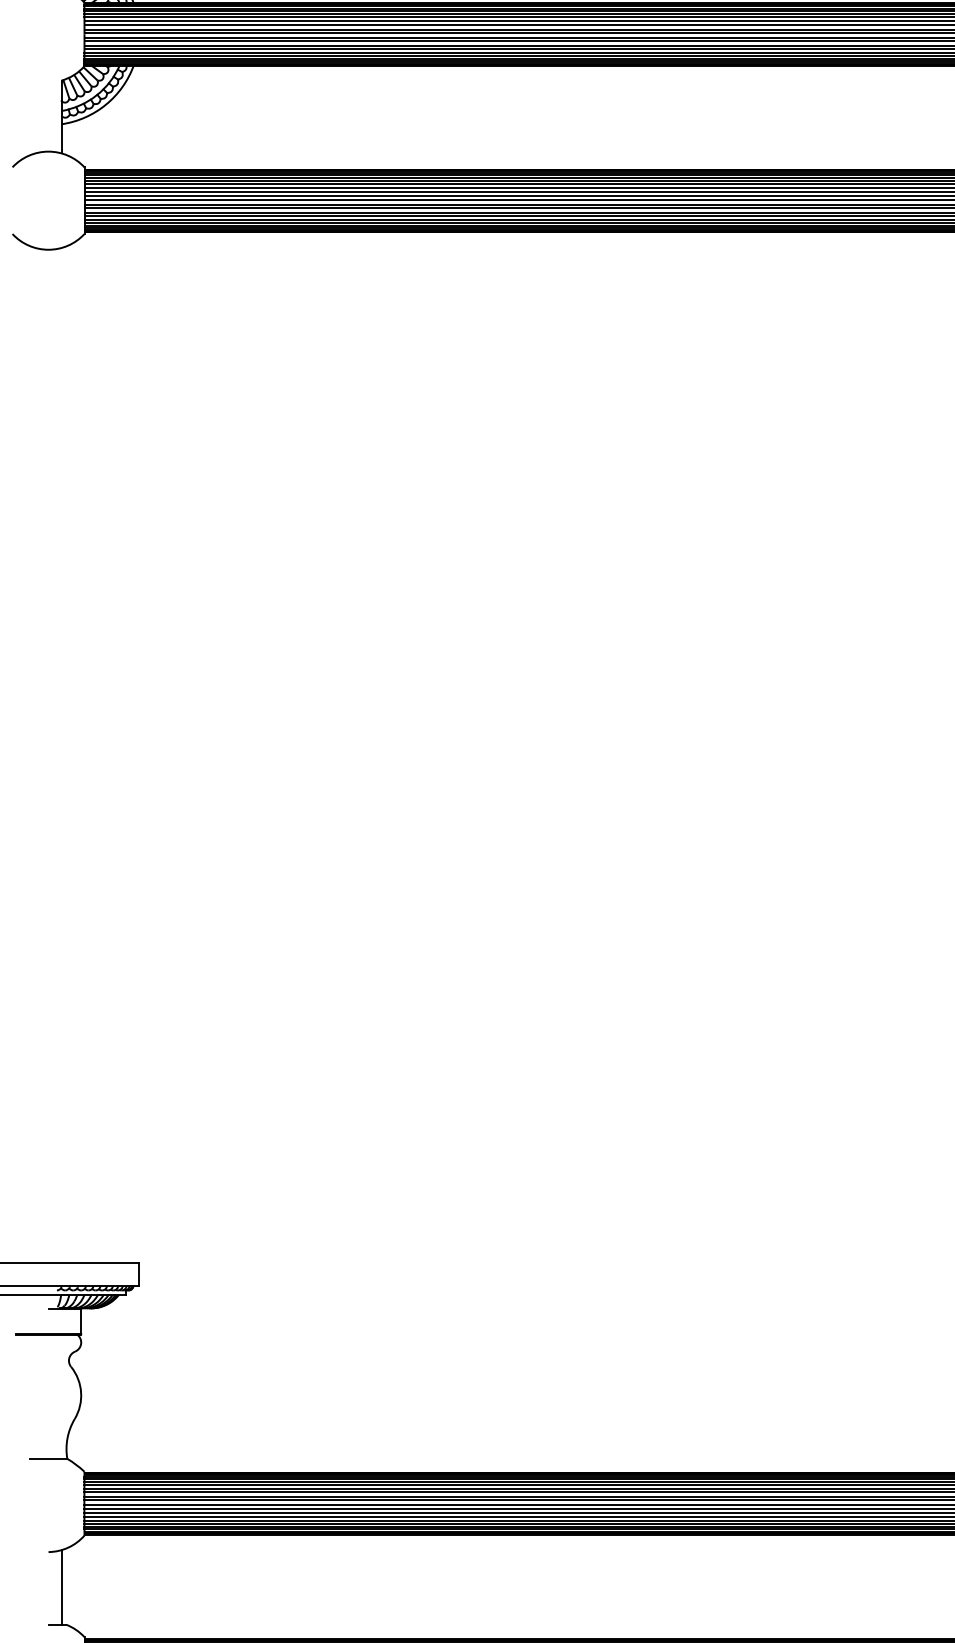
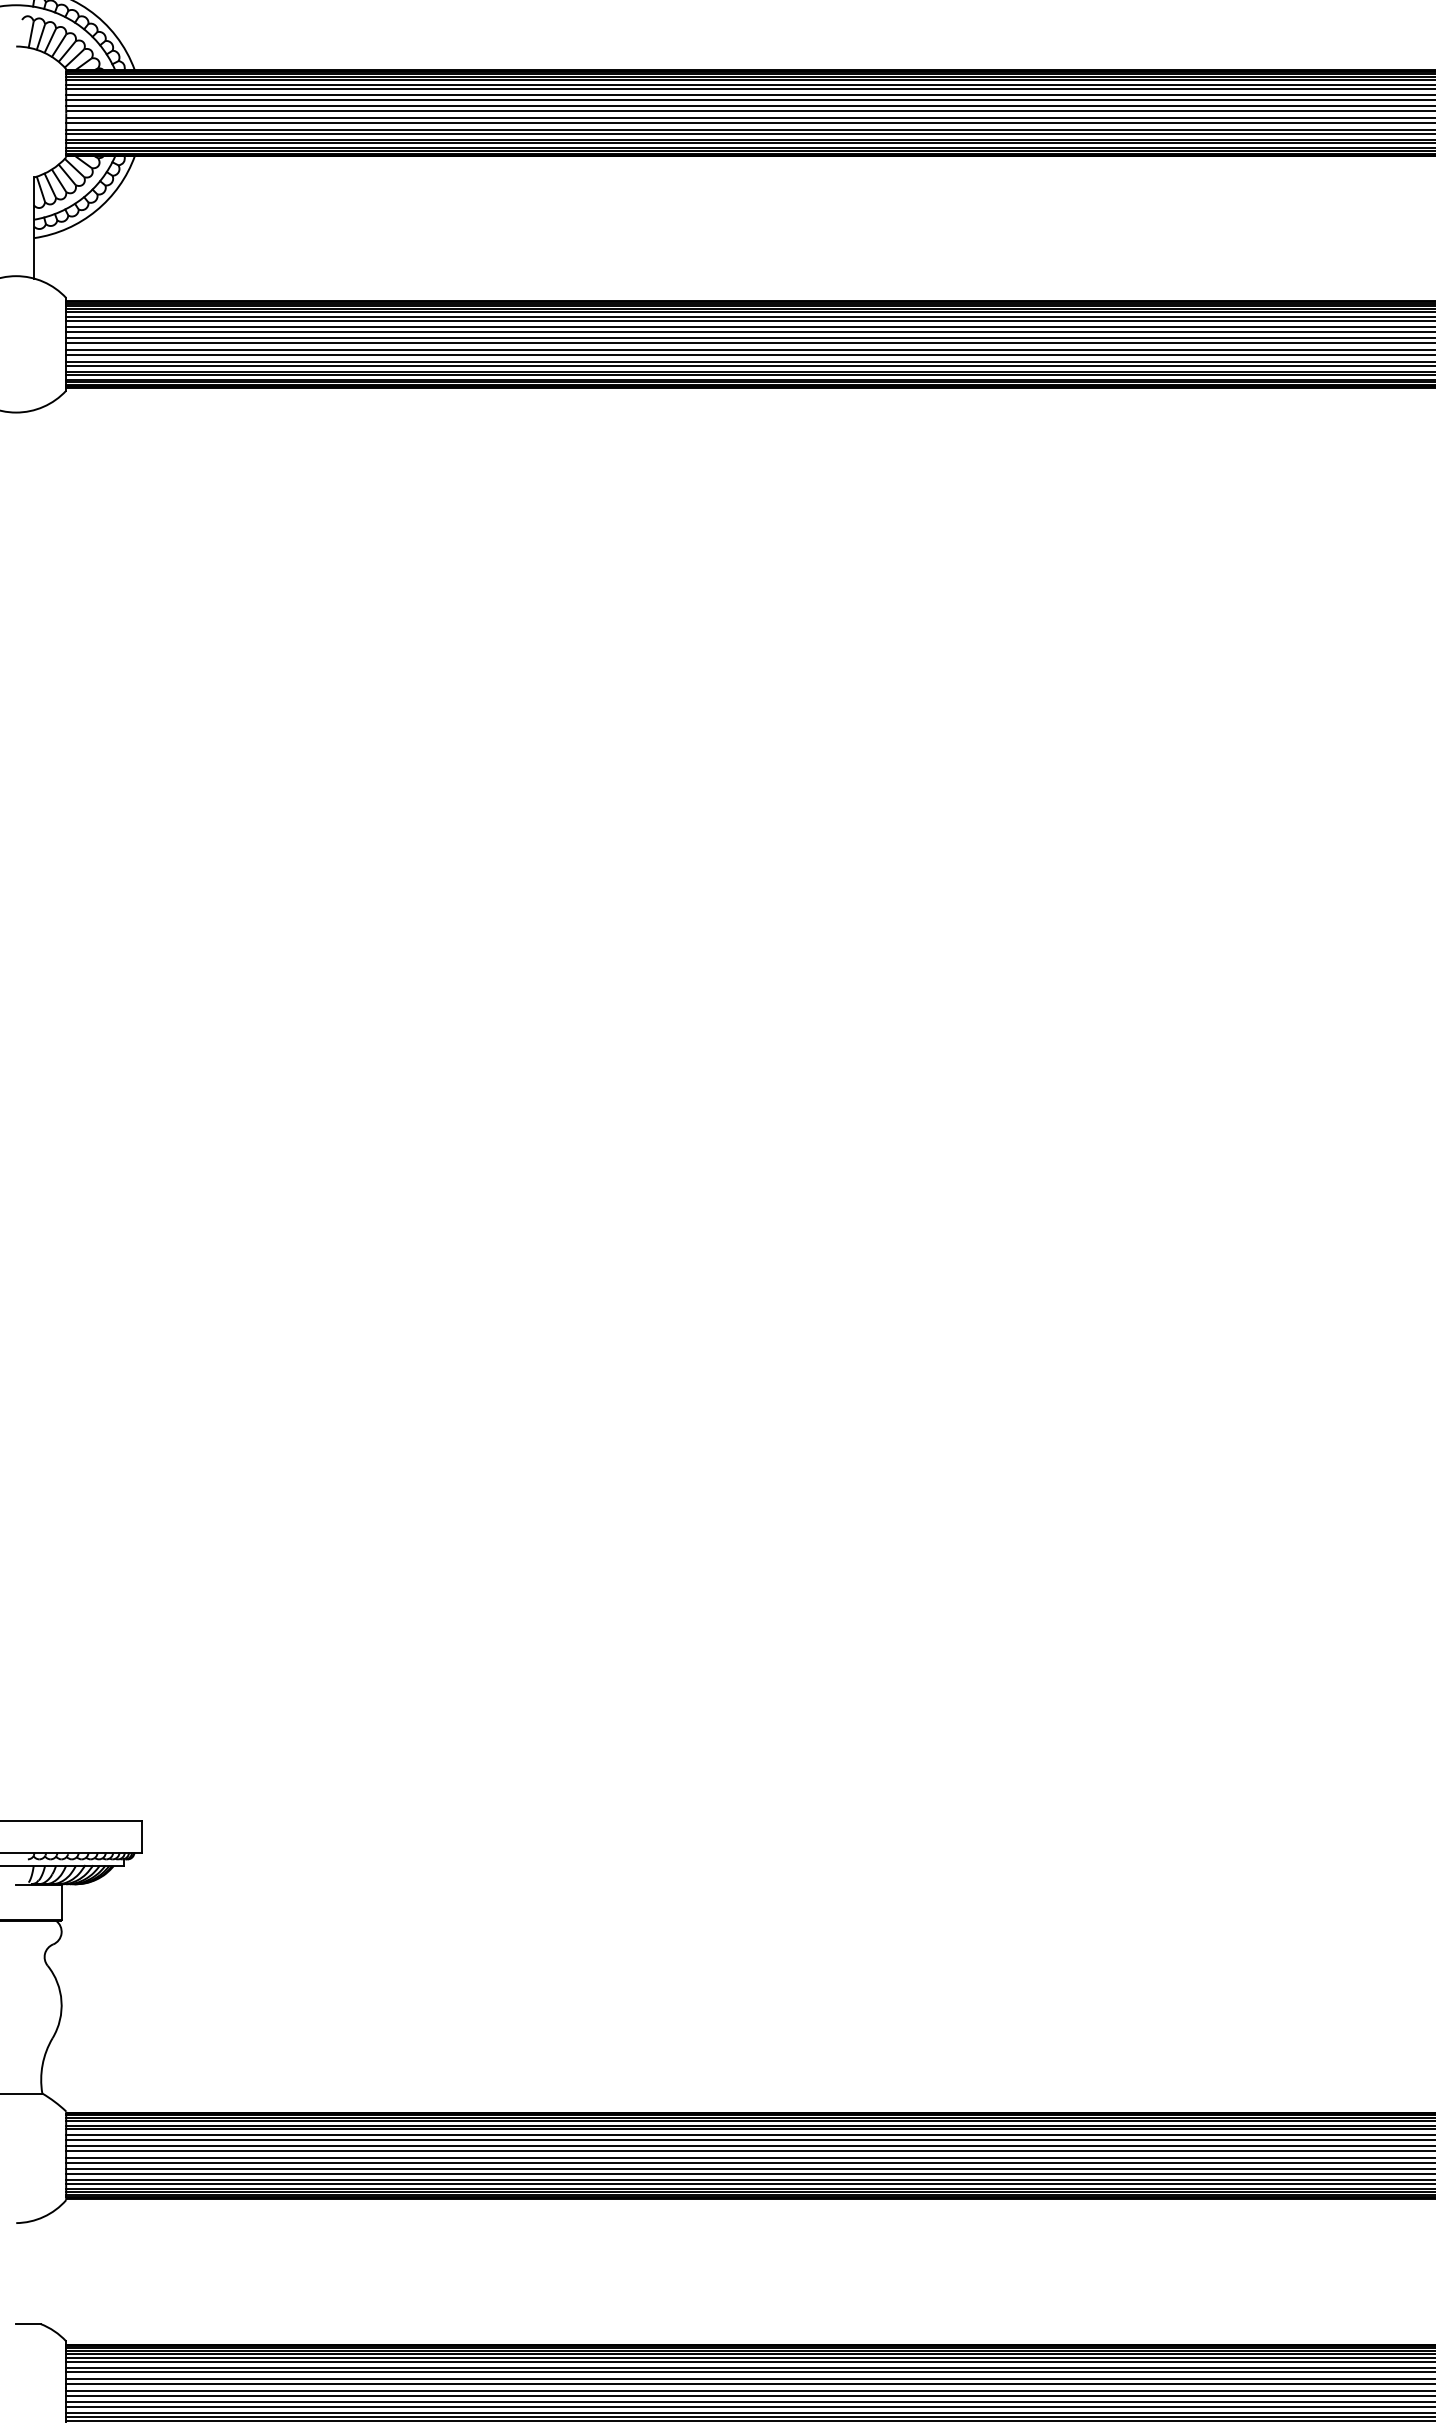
line: (61, 1587) -> (34, 2272), removed

